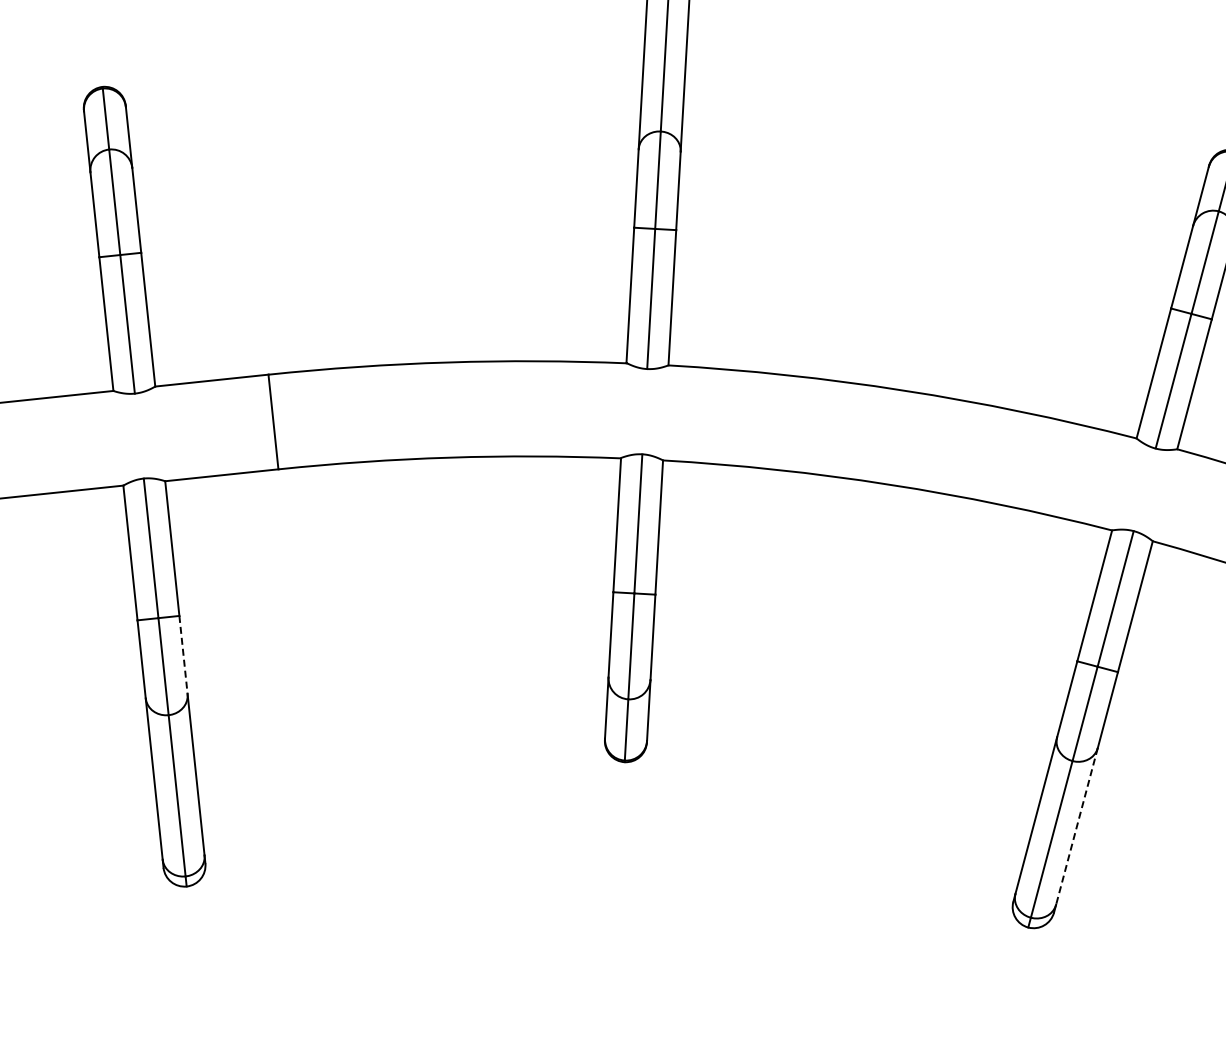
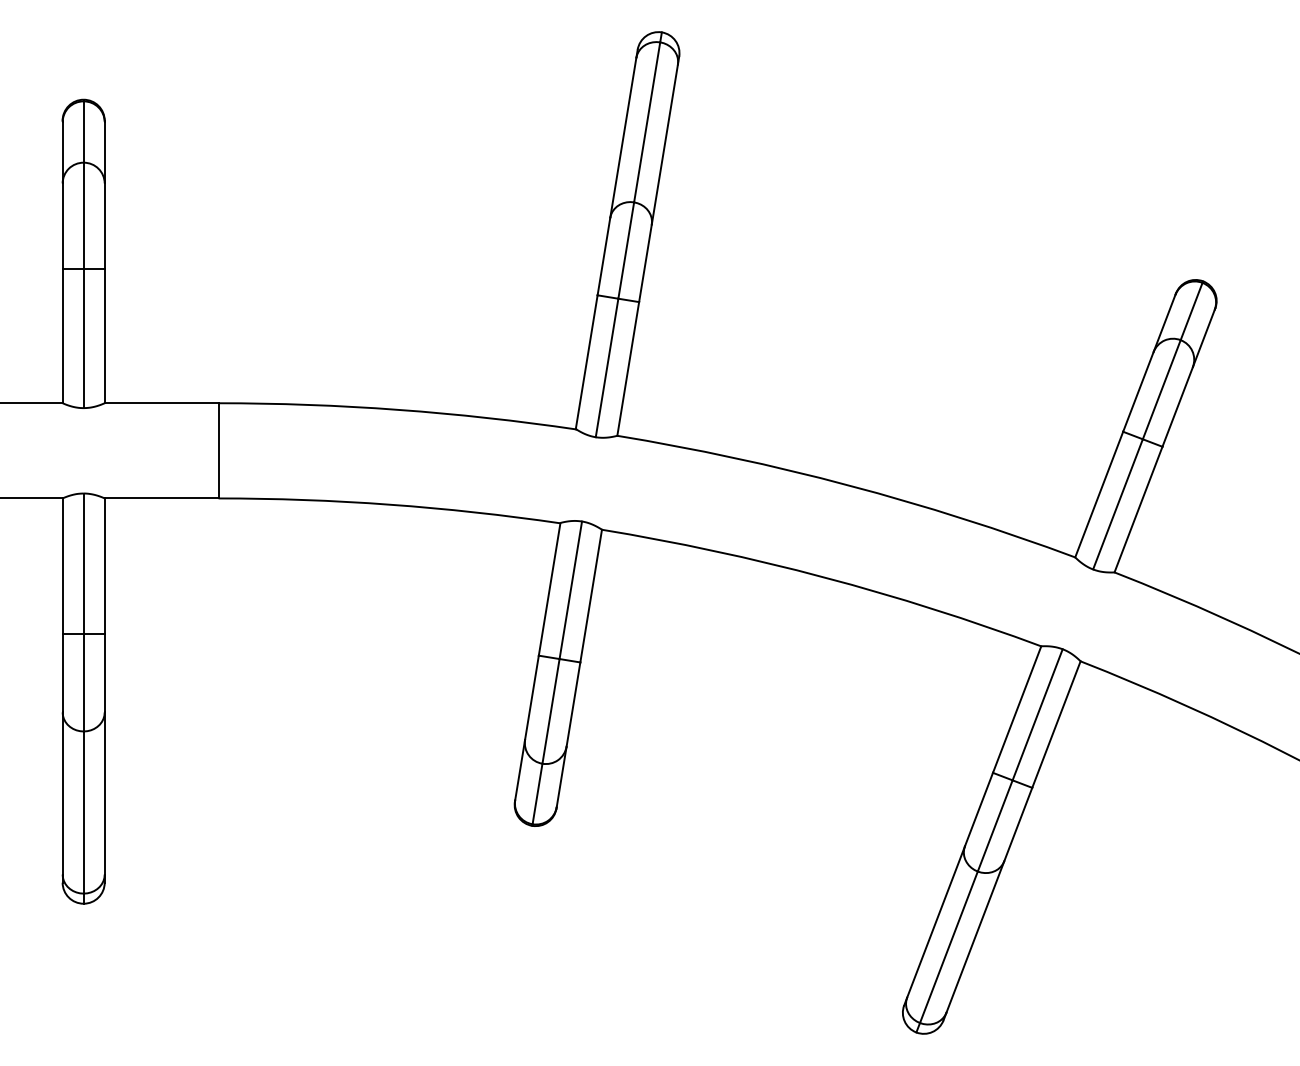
line: (183, 655) -> (104, 673), dashed -> solid
line: (1077, 826) -> (975, 937), dashed -> solid

